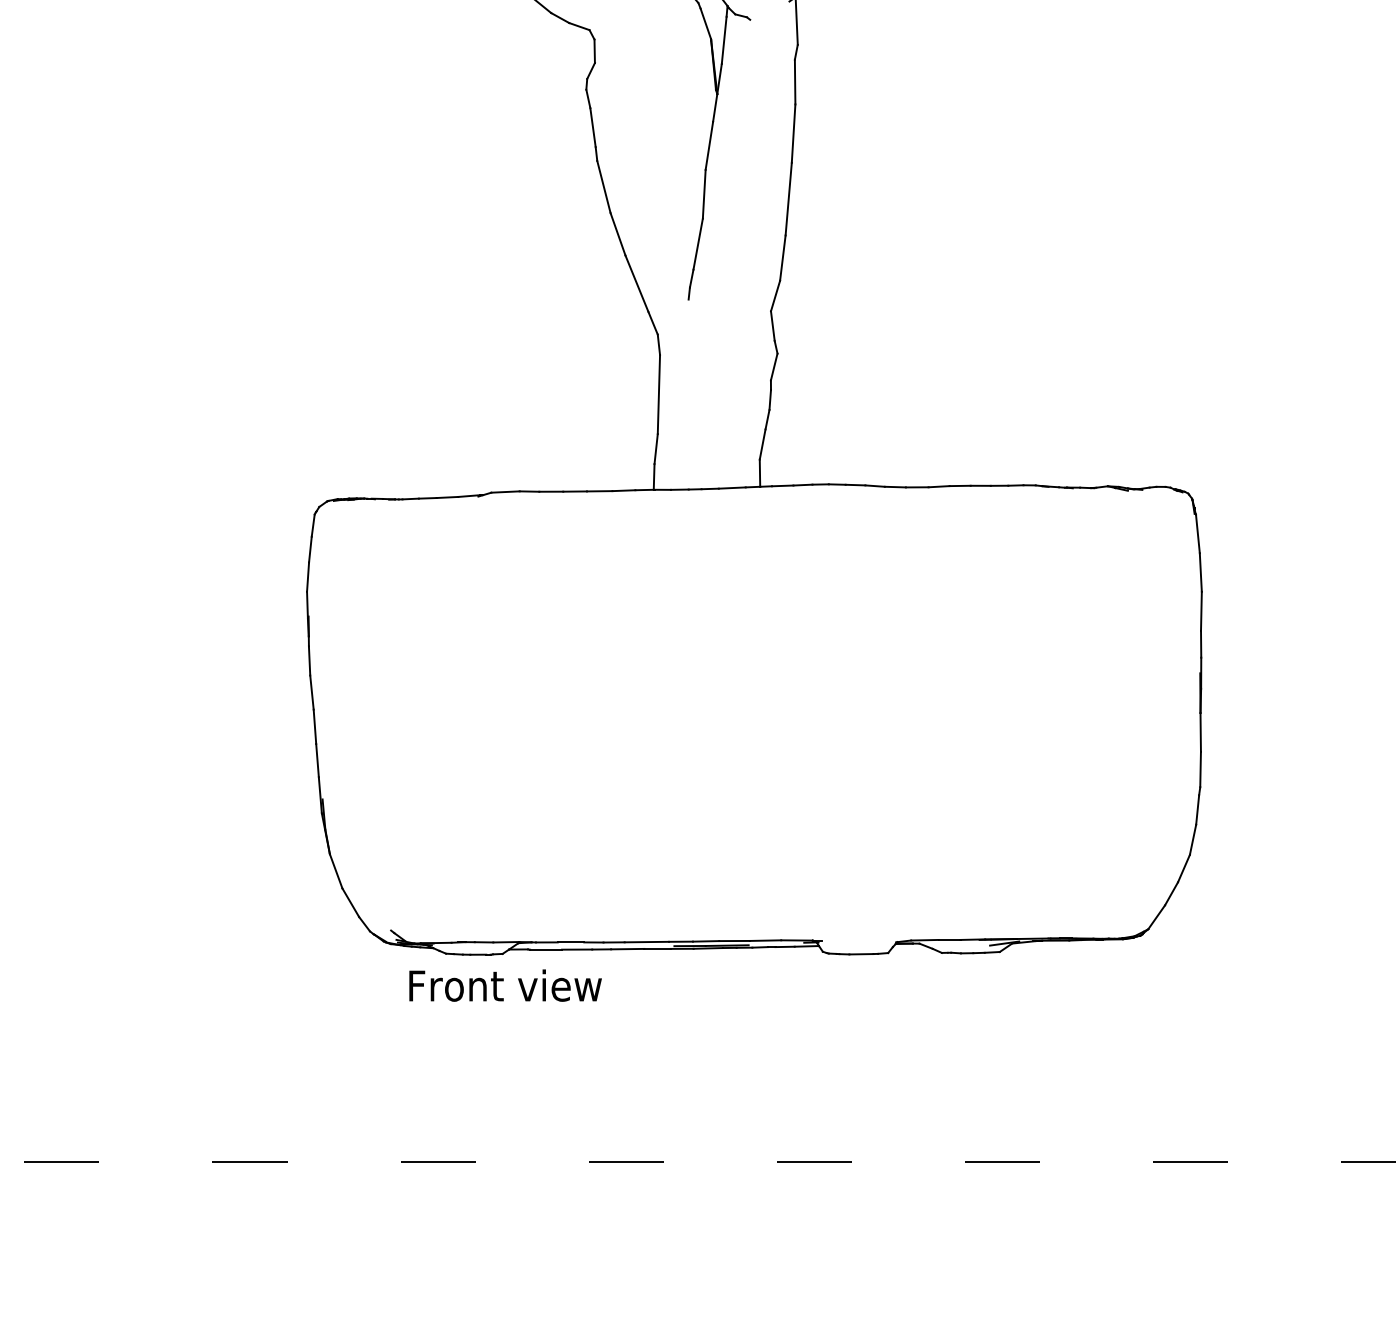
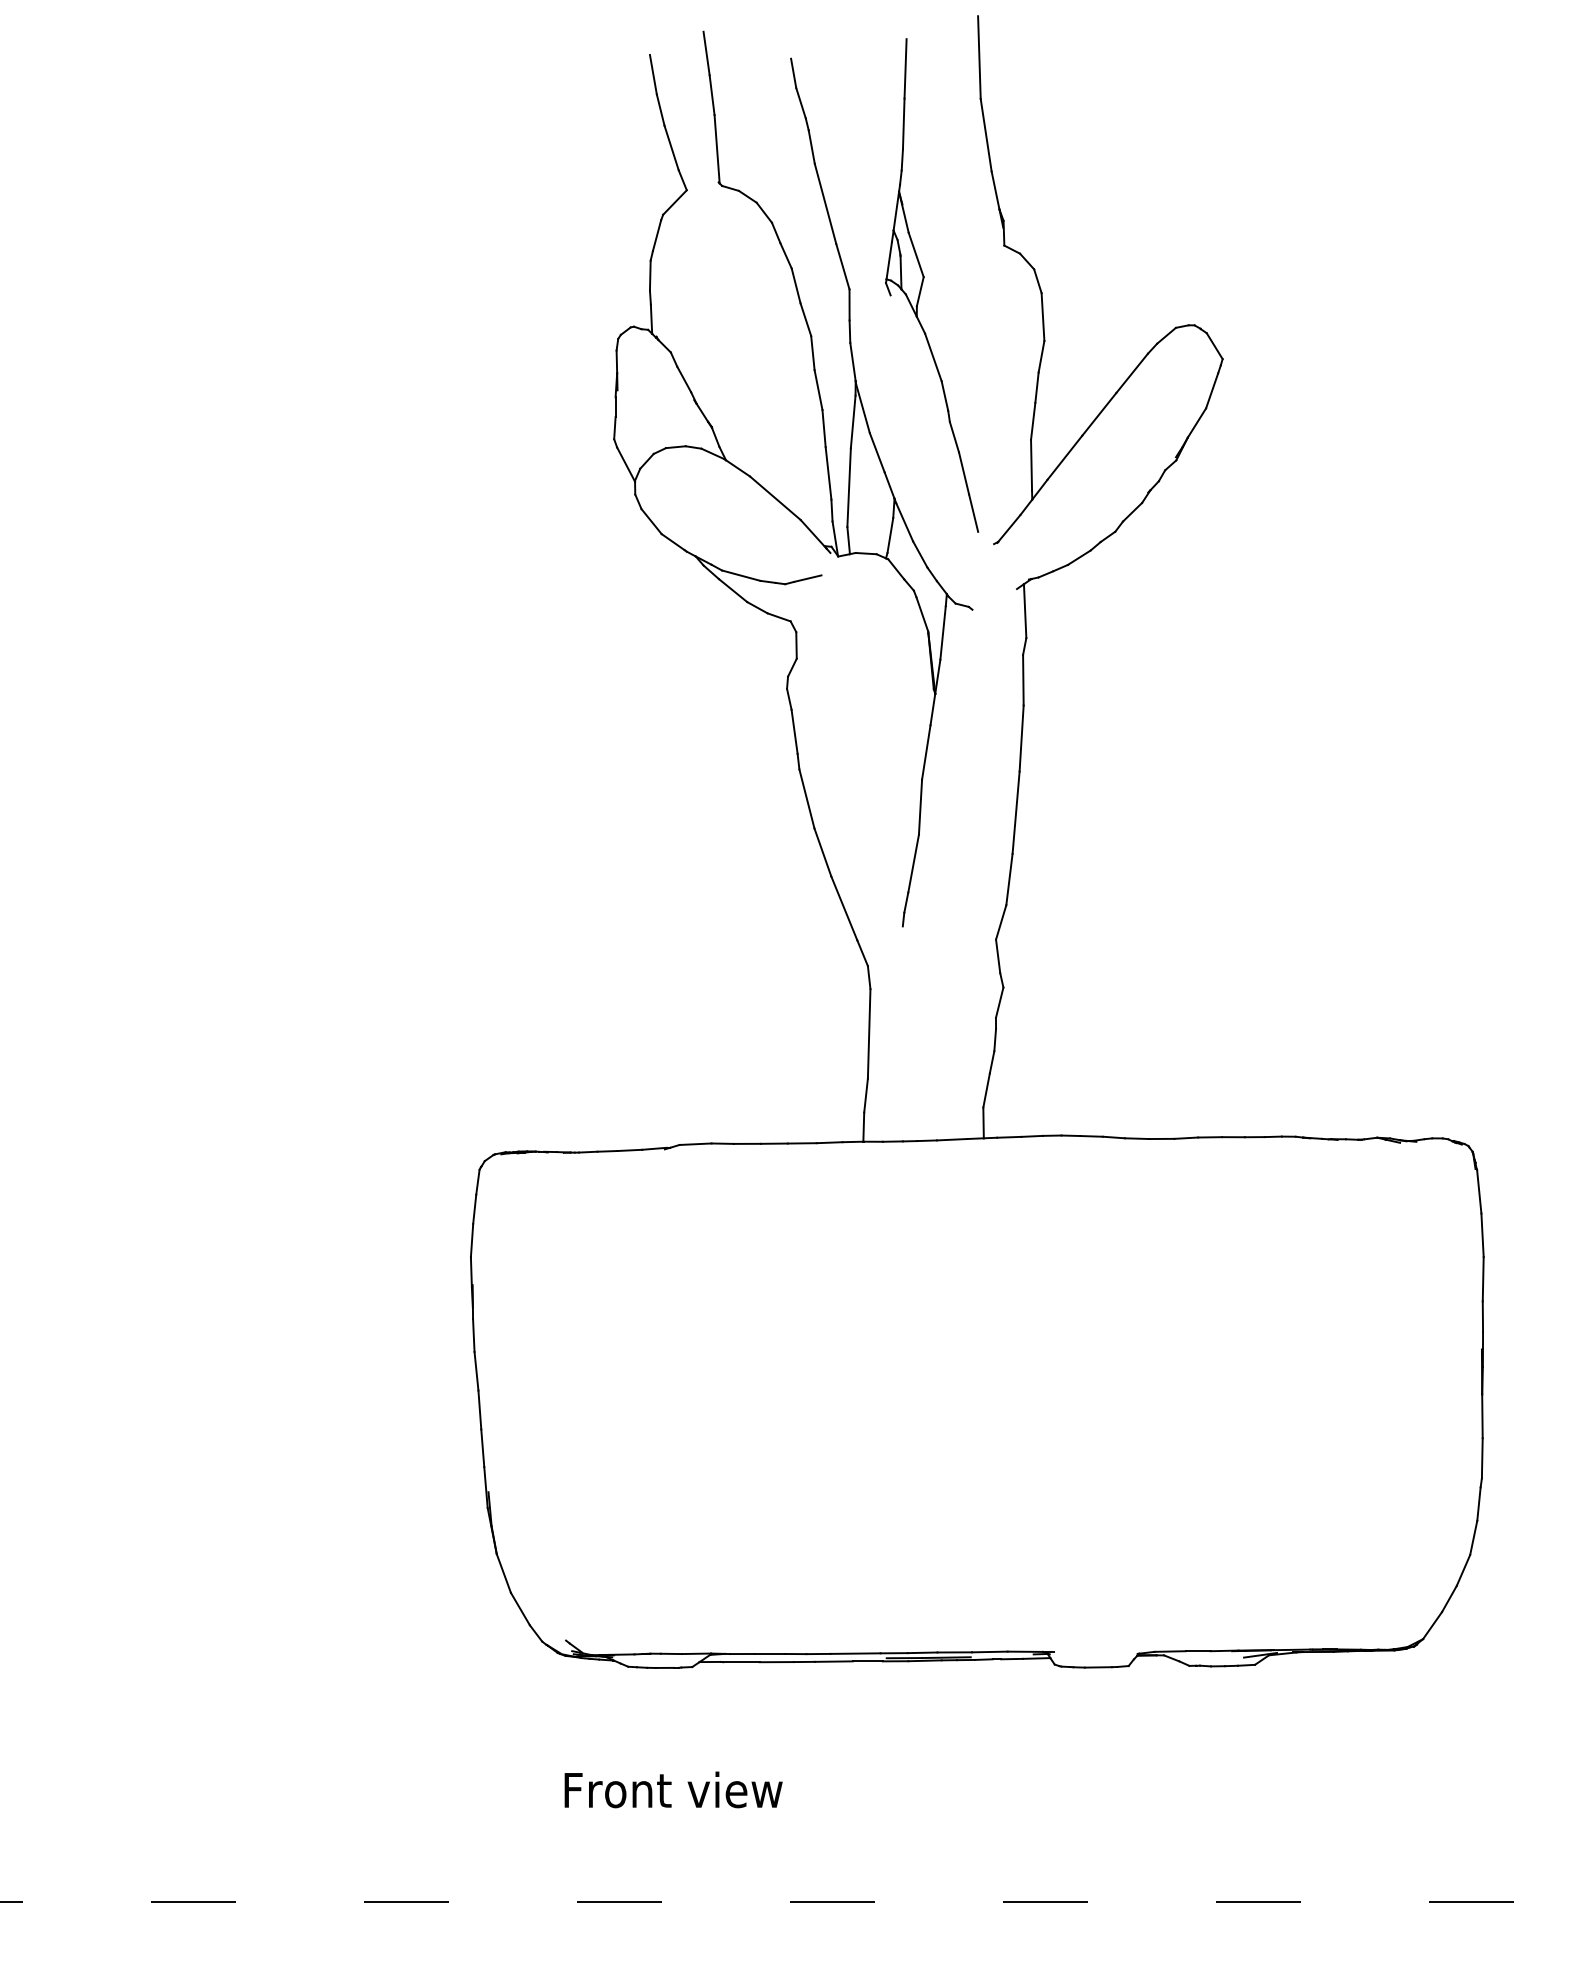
text: (505, 985) -> (673, 1789), moved

